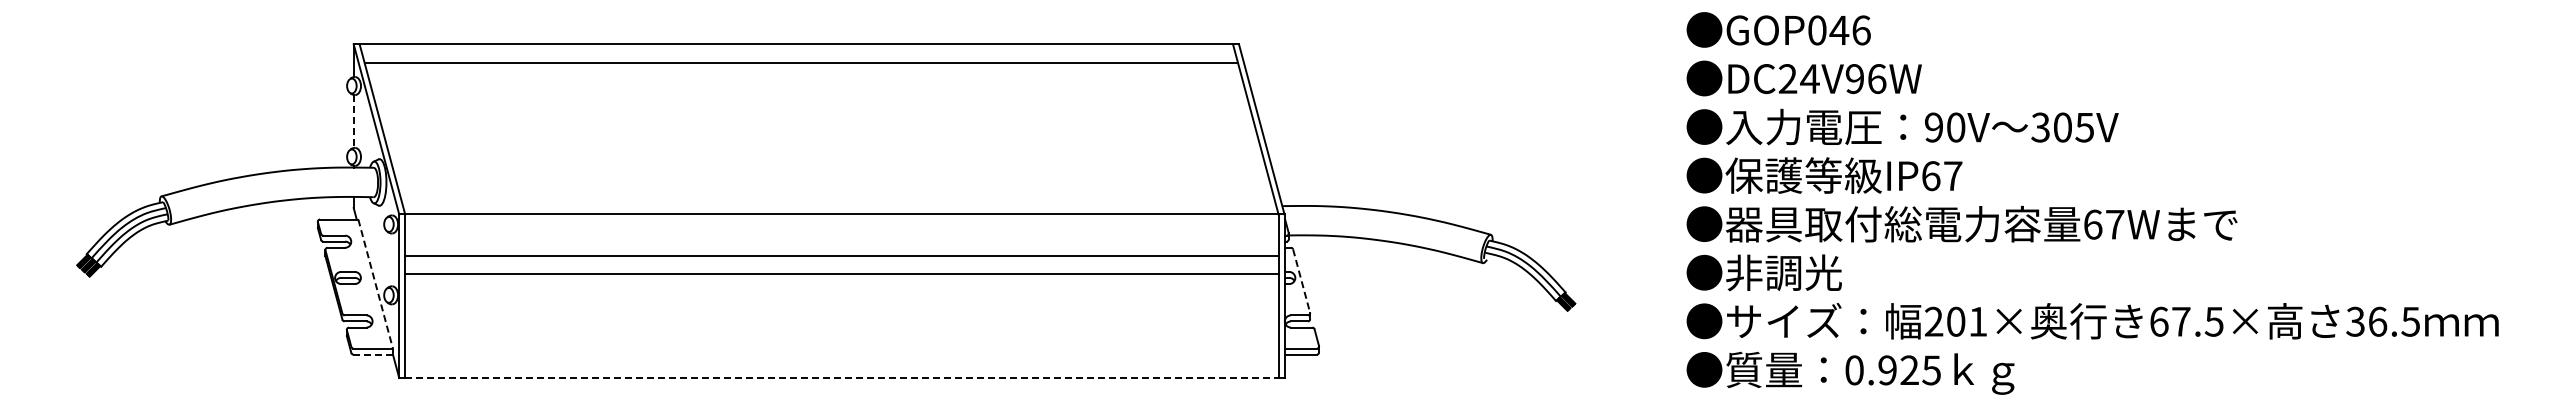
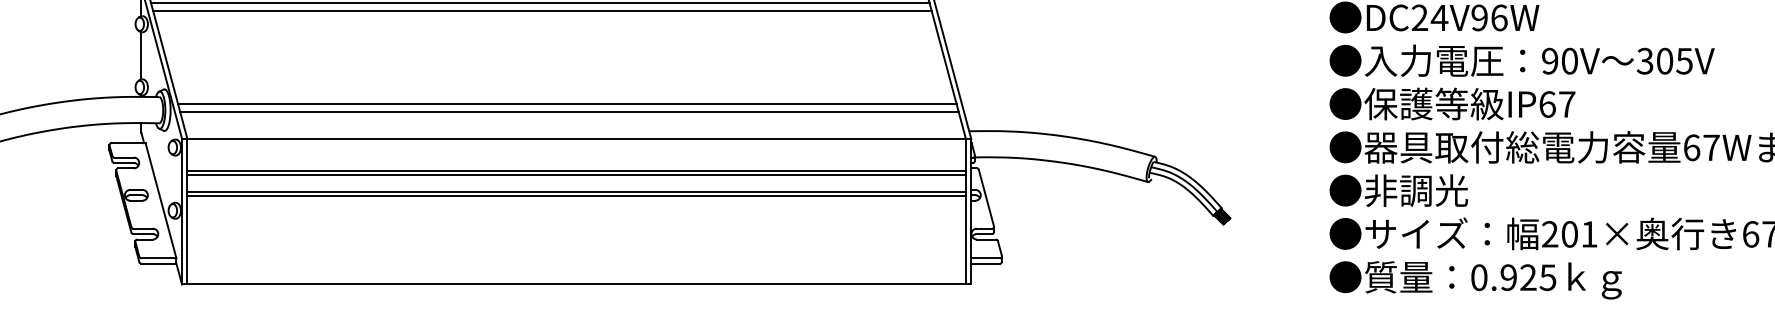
line: (803, 71) -> (542, 11), added
line: (353, 122) -> (141, 56), dashed -> solid
line: (831, 175) -> (567, 103), added
line: (833, 184) -> (569, 111), added
line: (841, 251) -> (576, 171), added
line: (841, 278) -> (576, 195), added
line: (1301, 281) -> (986, 198), dashed -> solid
line: (375, 284) -> (160, 201), dashed -> solid
line: (373, 354) -> (159, 263), dashed -> solid
line: (841, 378) -> (576, 284), dashed -> solid

